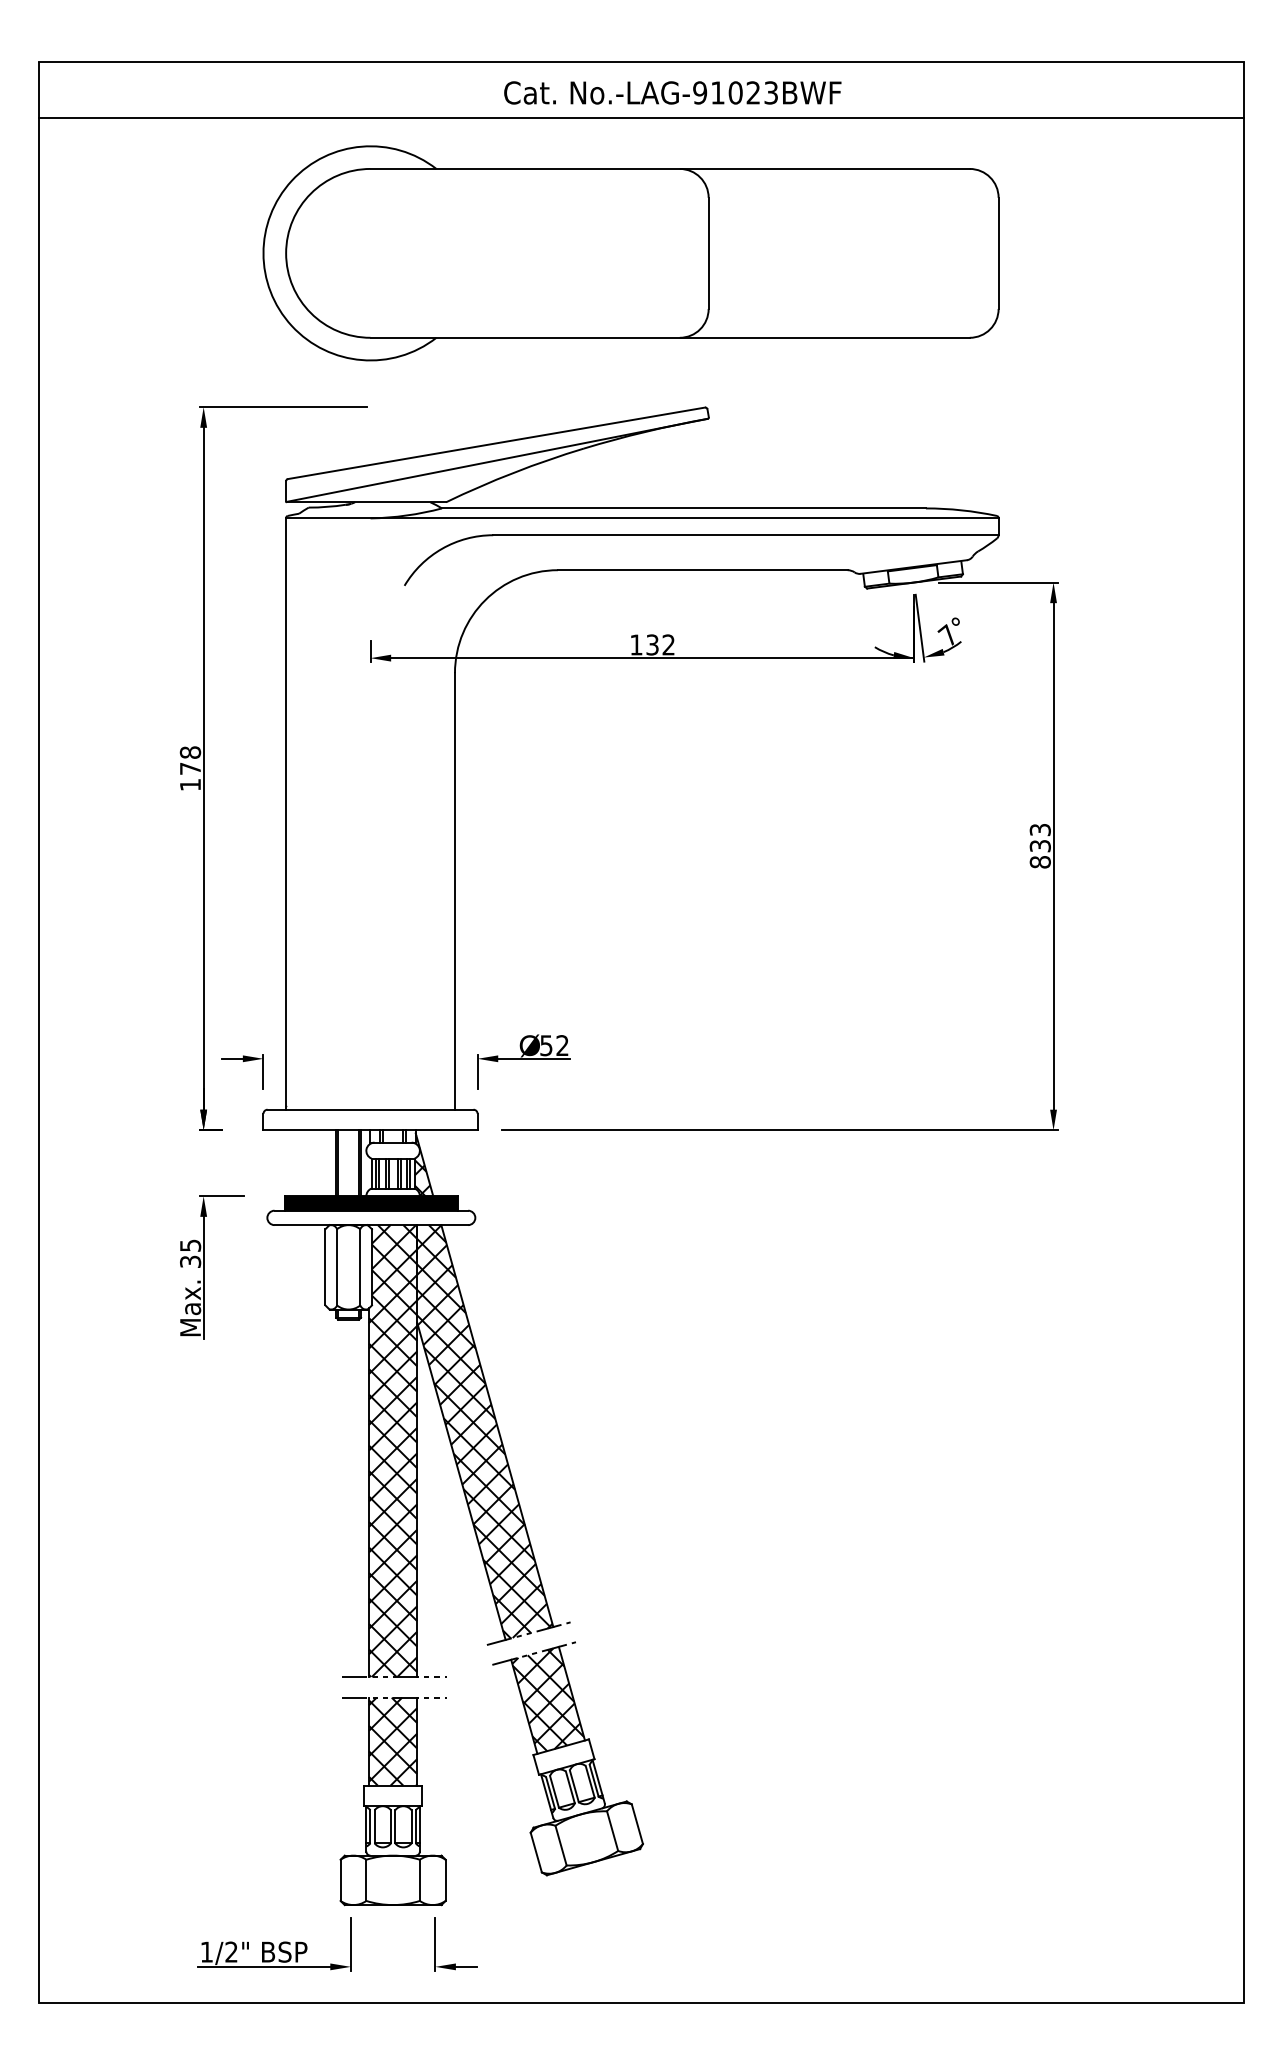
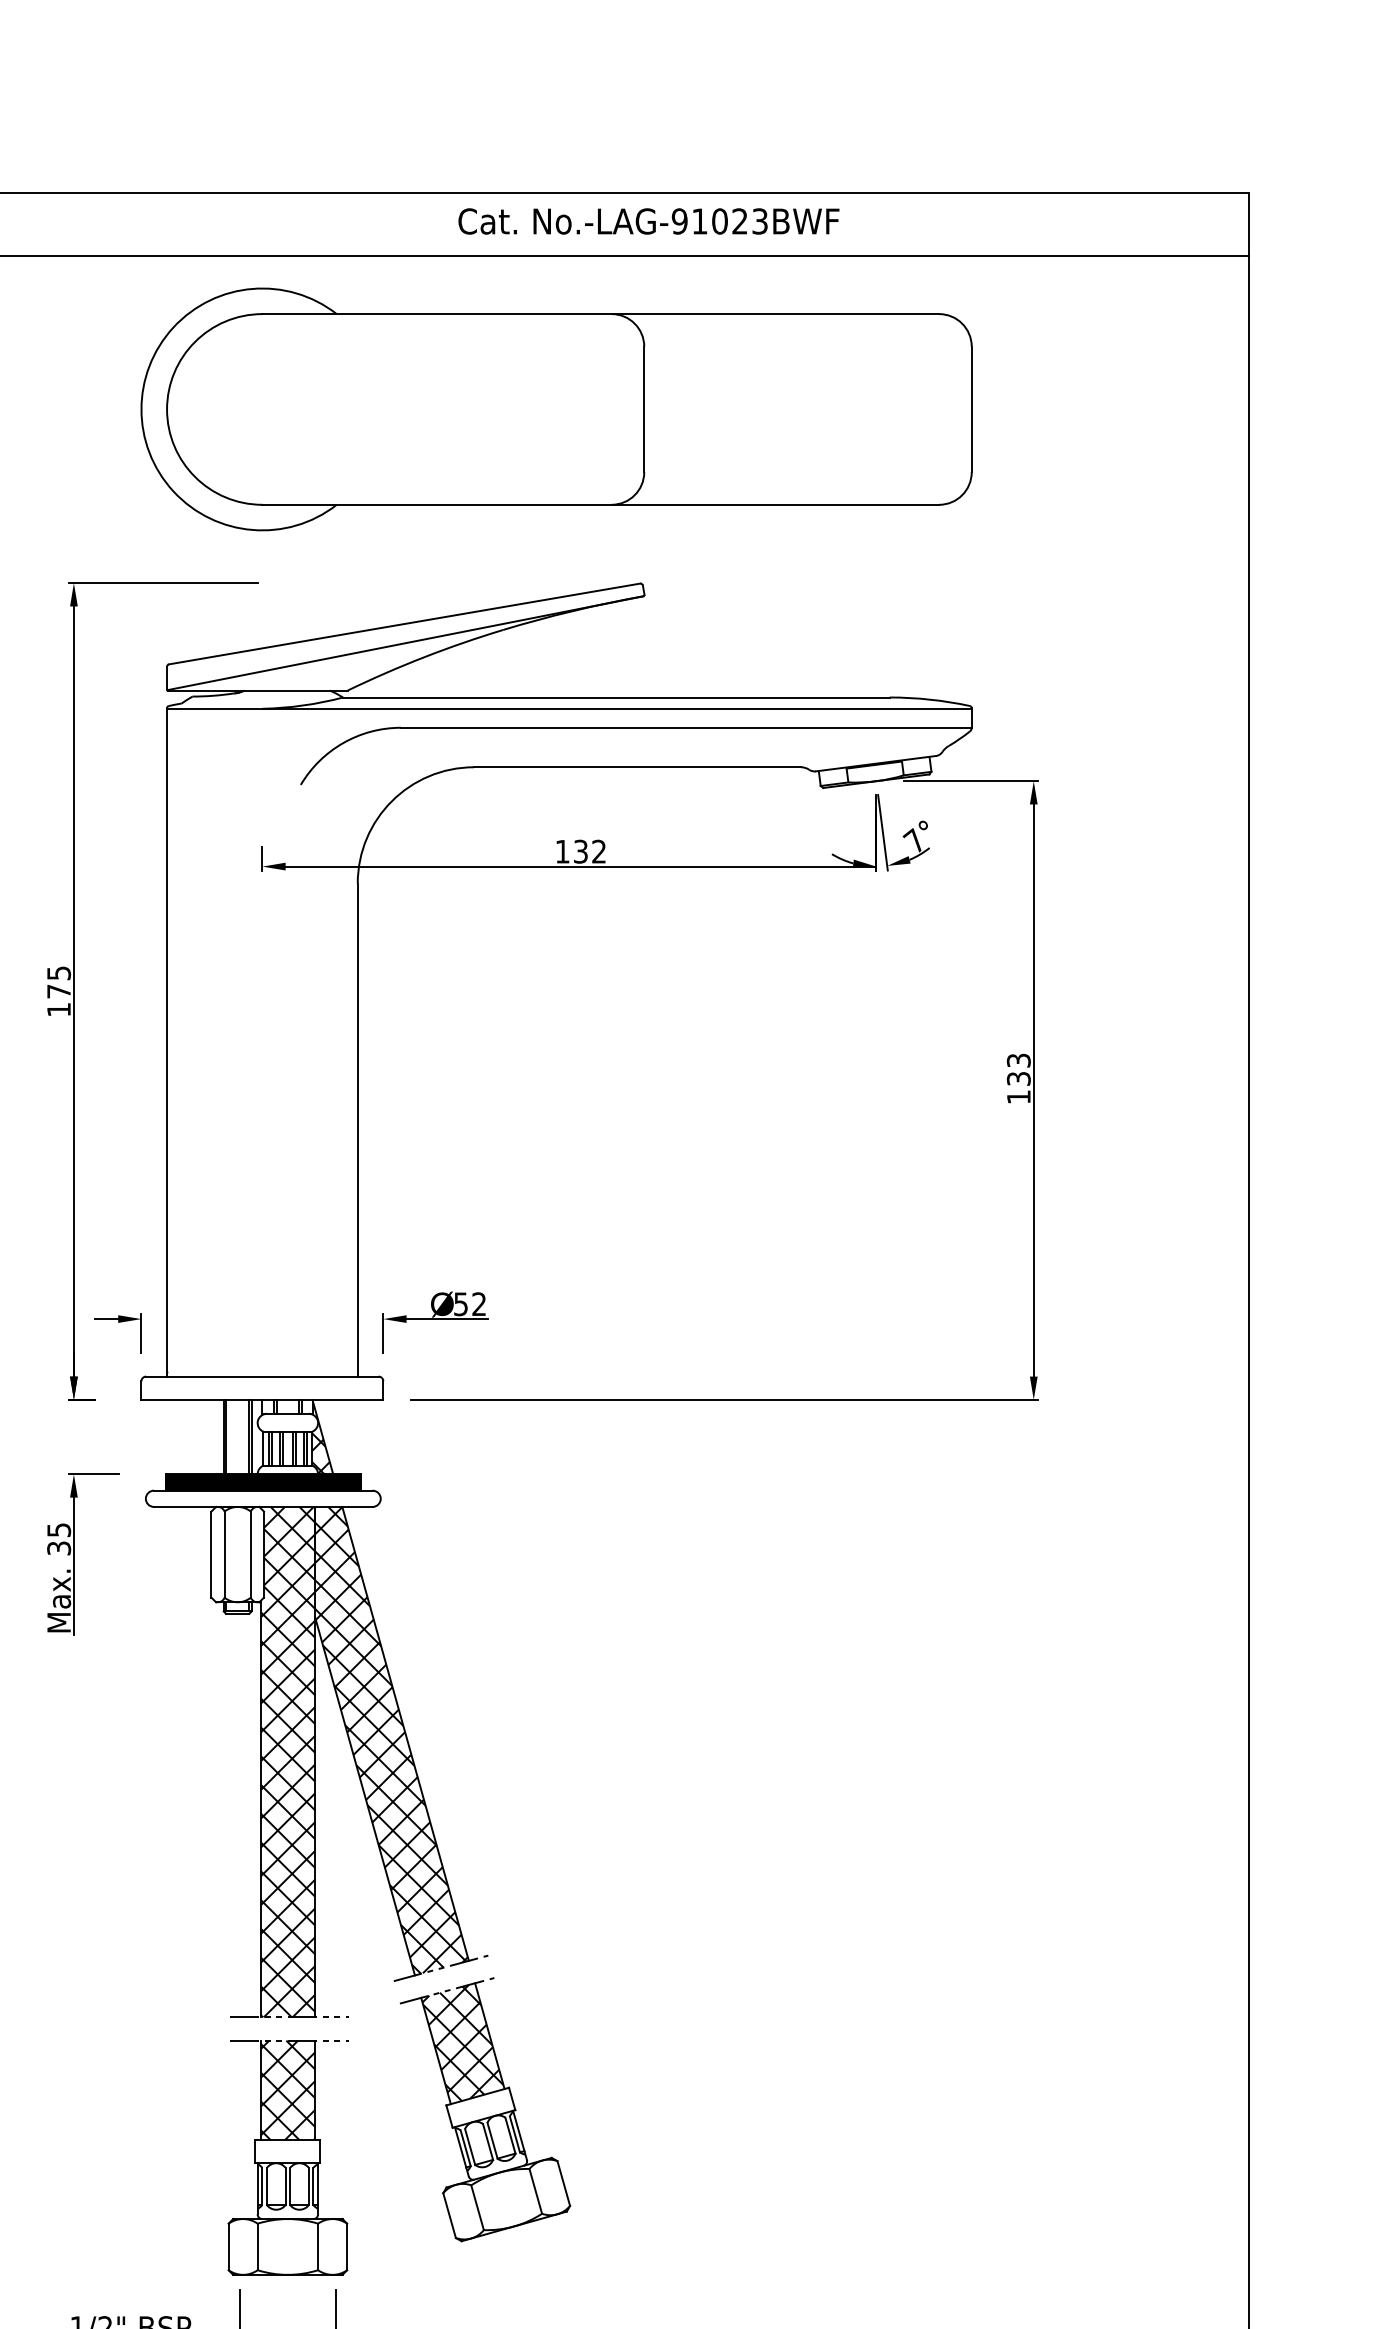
text: (672, 92) -> (648, 220), moved
text: (190, 752) -> (59, 973), 178 -> 175
text: (1039, 862) -> (1017, 1097), 833 -> 133

